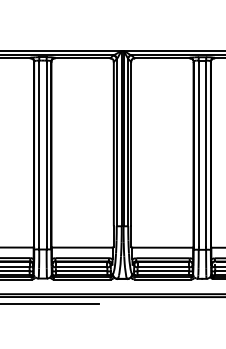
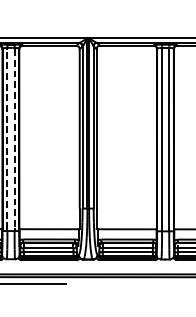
line: (39, 154) -> (7, 138), solid -> dashed
line: (46, 154) -> (14, 138), solid -> dashed

